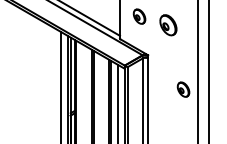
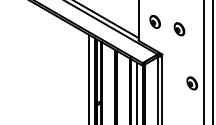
part: (168, 25) -> (179, 29), size x0.71

